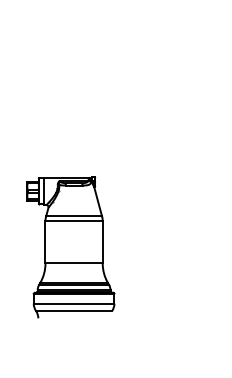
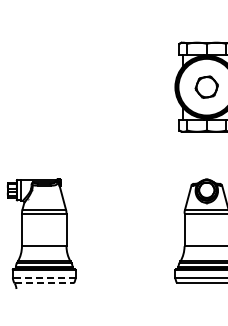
line: (73, 303) -> (43, 277), solid -> dashed
line: (74, 311) -> (44, 283), solid -> dashed

